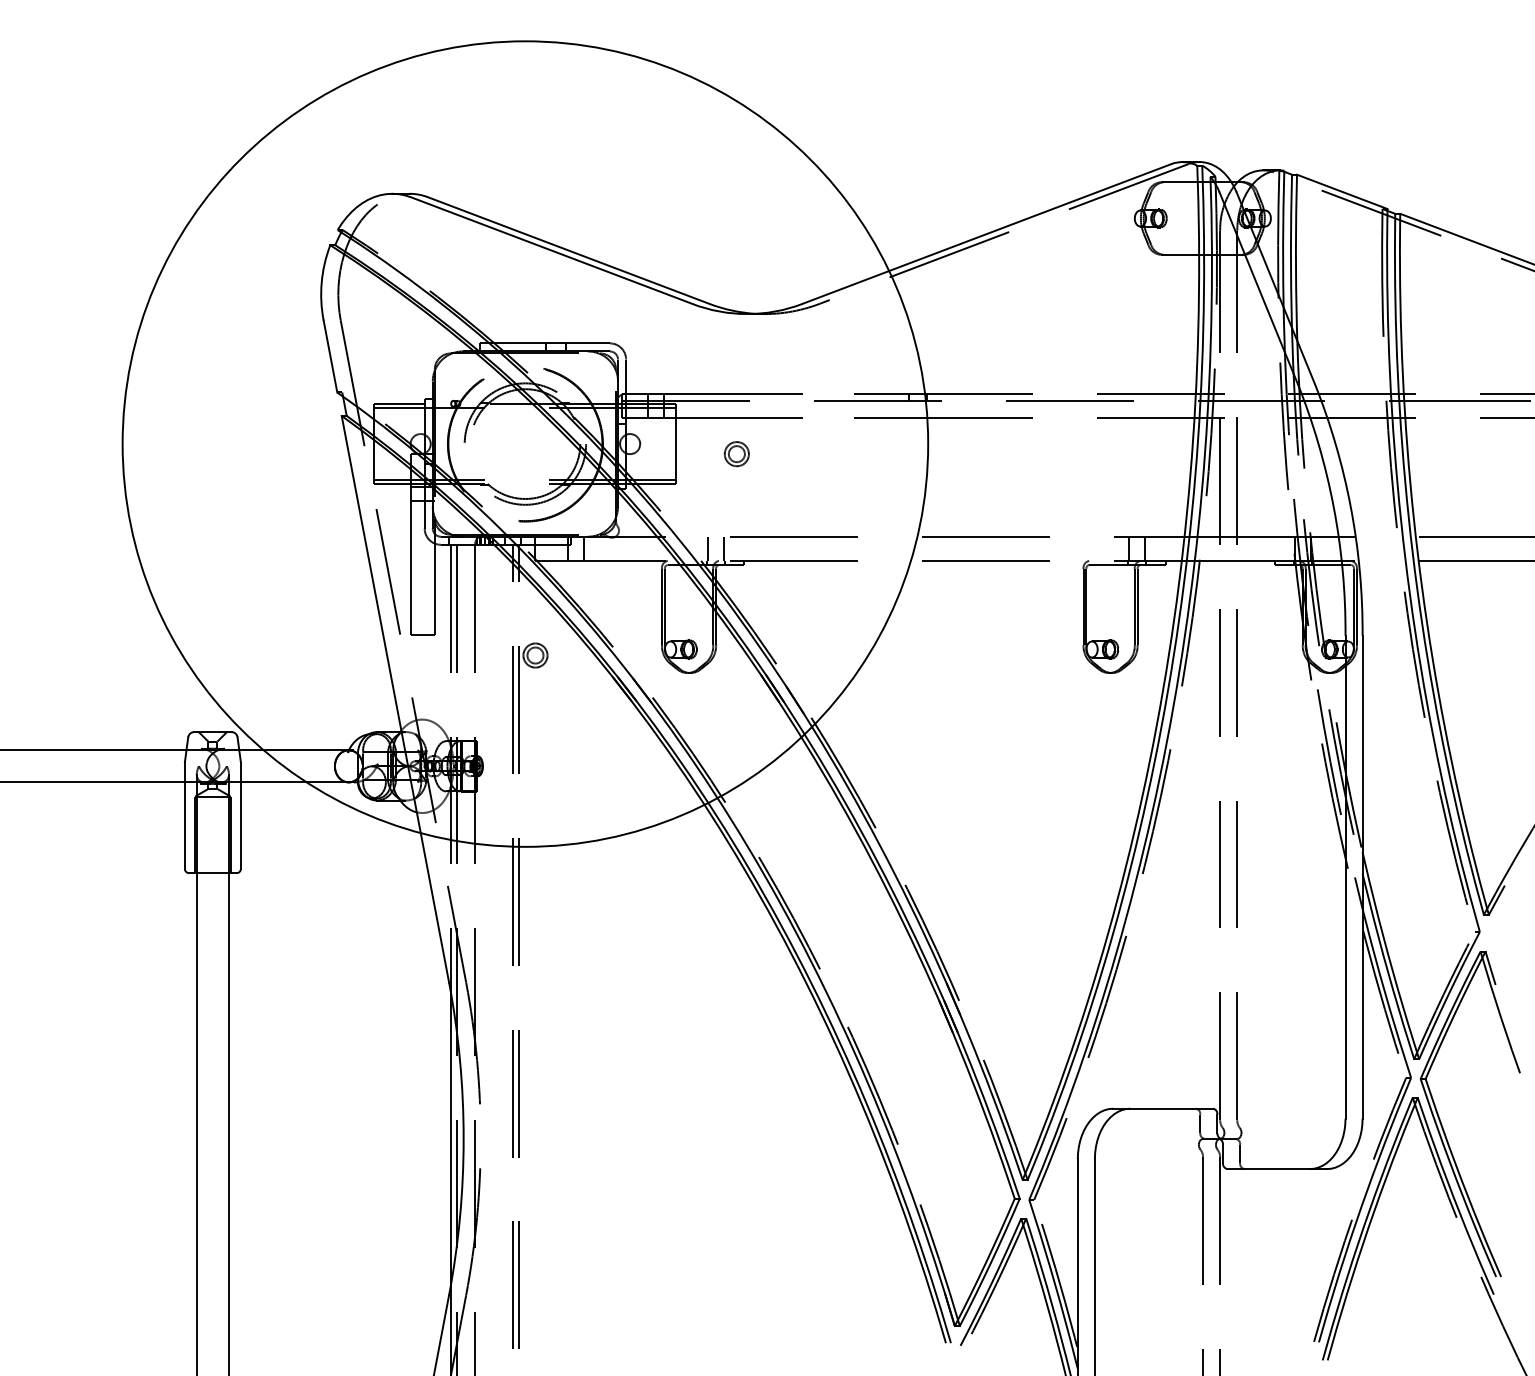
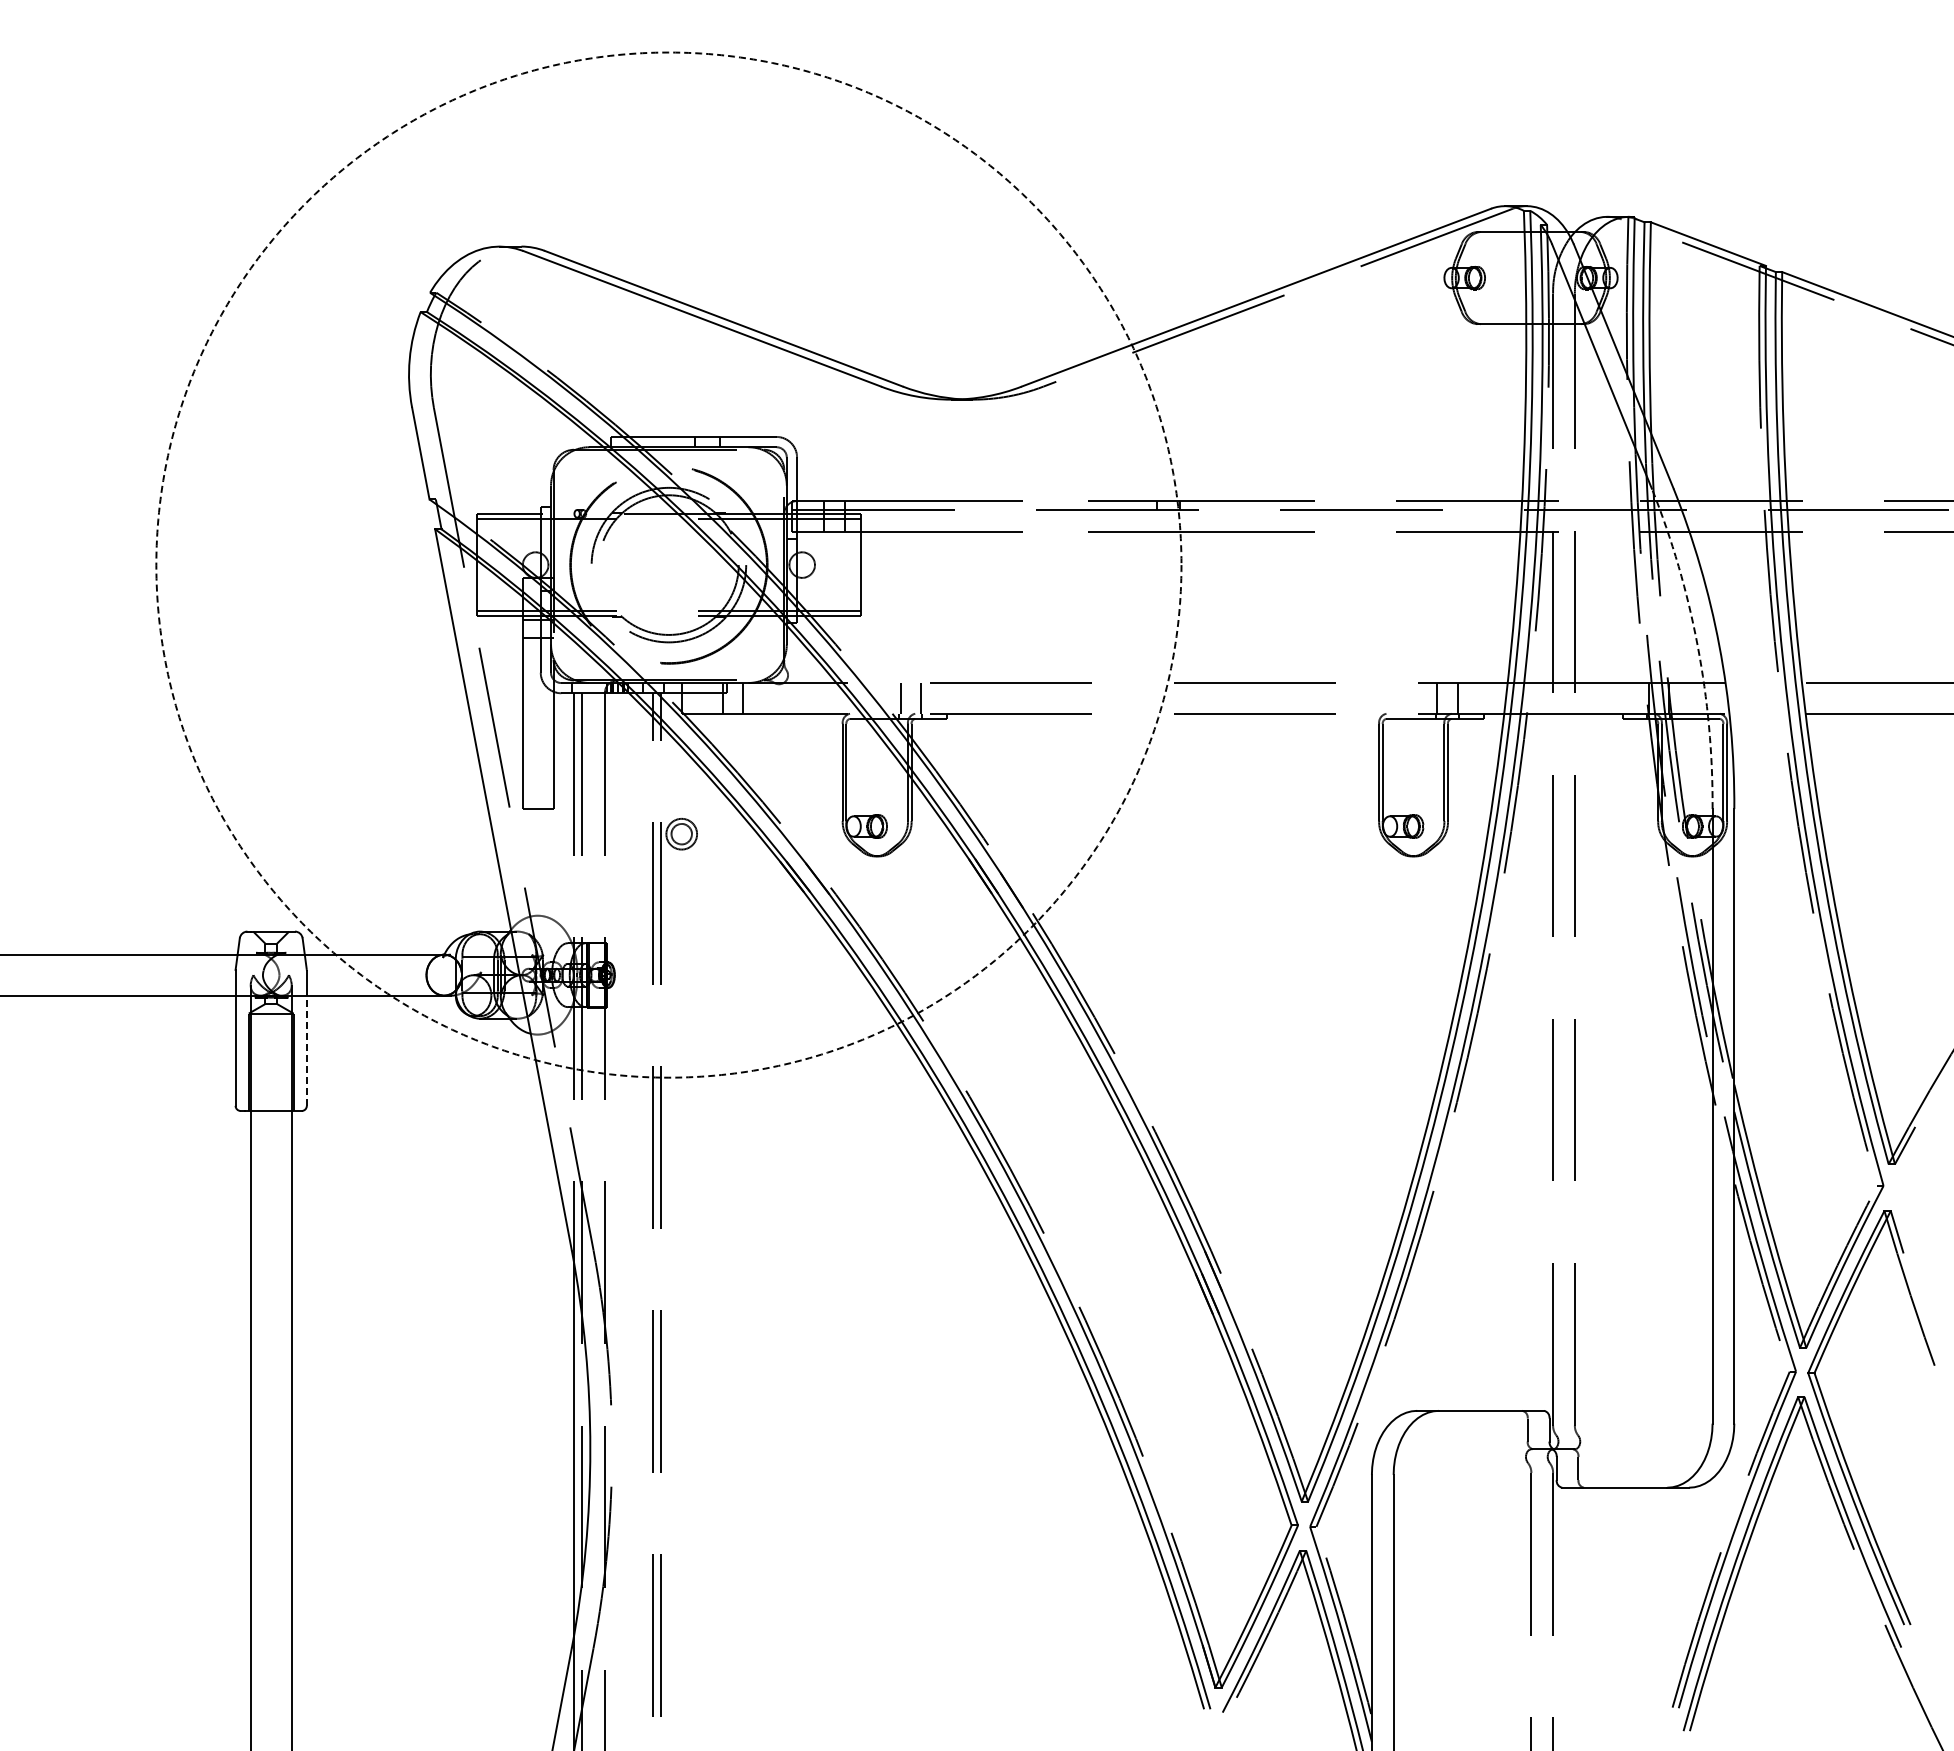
circle: (525, 443) -> (668, 564), solid -> dashed
part: (736, 453) -> (937, 577), removed
arc: (1333, 507) -> (1697, 645), solid -> dashed
line: (240, 825) -> (306, 1050), solid -> dashed

